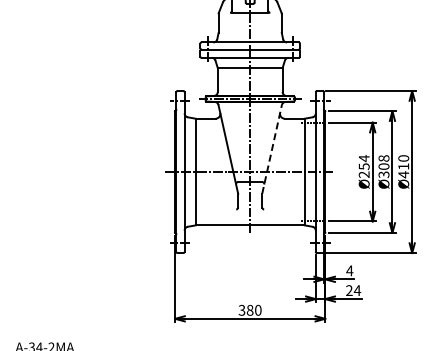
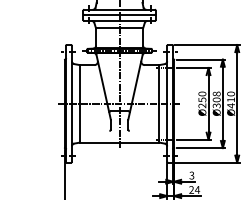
line: (272, 148) -> (135, 86), dashed -> solid
text: (363, 158) -> (201, 94), Ø254 -> Ø250
text: (349, 270) -> (191, 175), 4 -> 3

